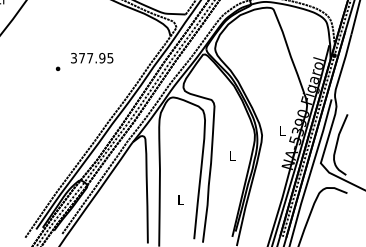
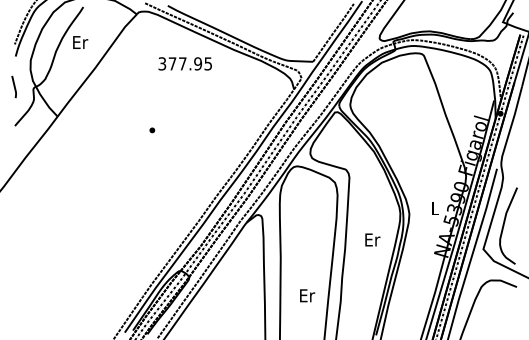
text: (91, 57) -> (184, 63), moved
text: (232, 155) -> (372, 239), L -> Er
text: (181, 199) -> (307, 295), L -> Er

